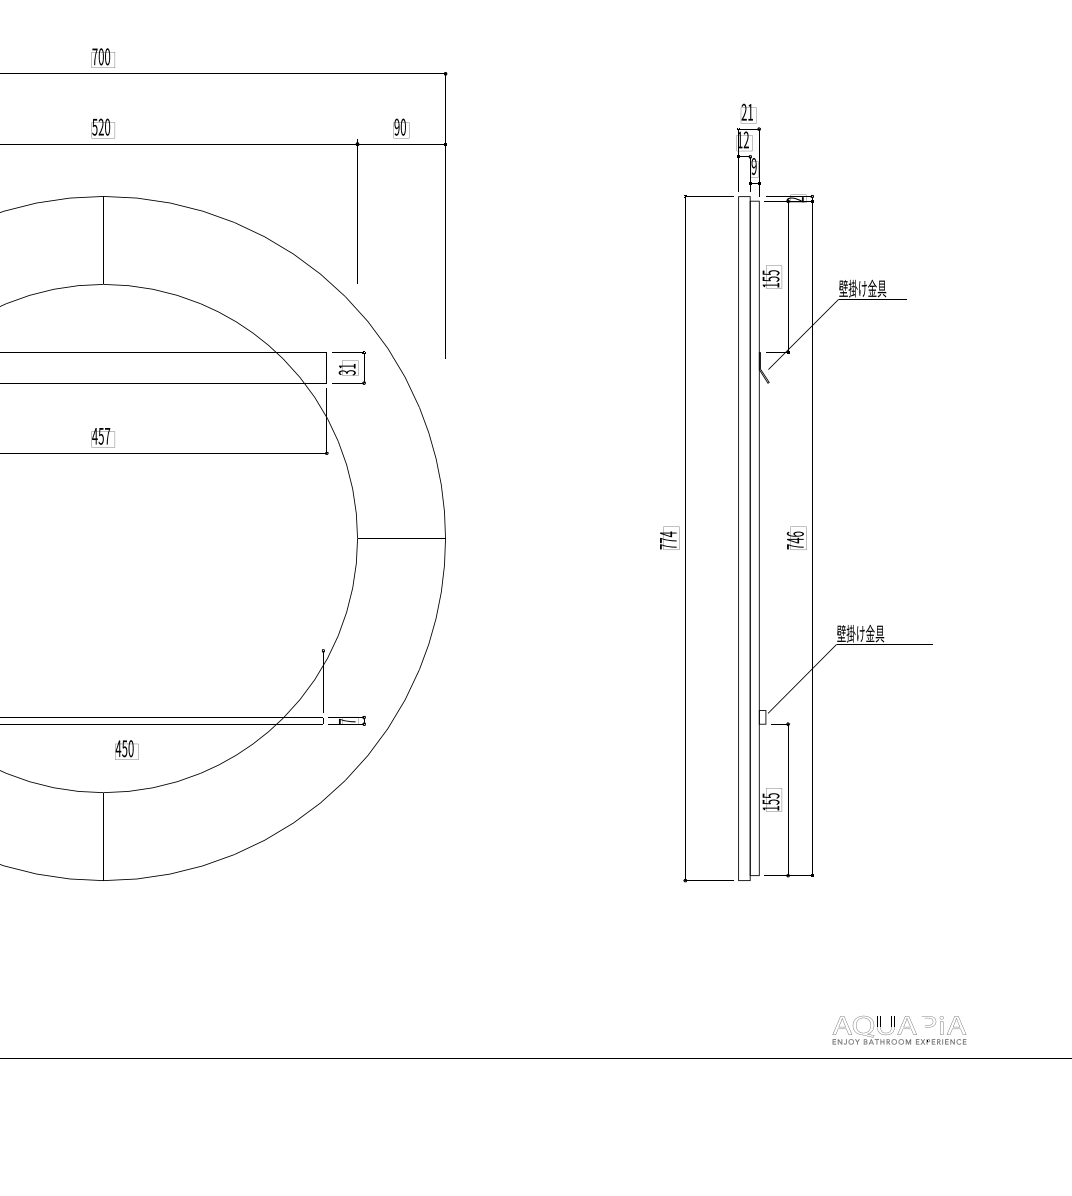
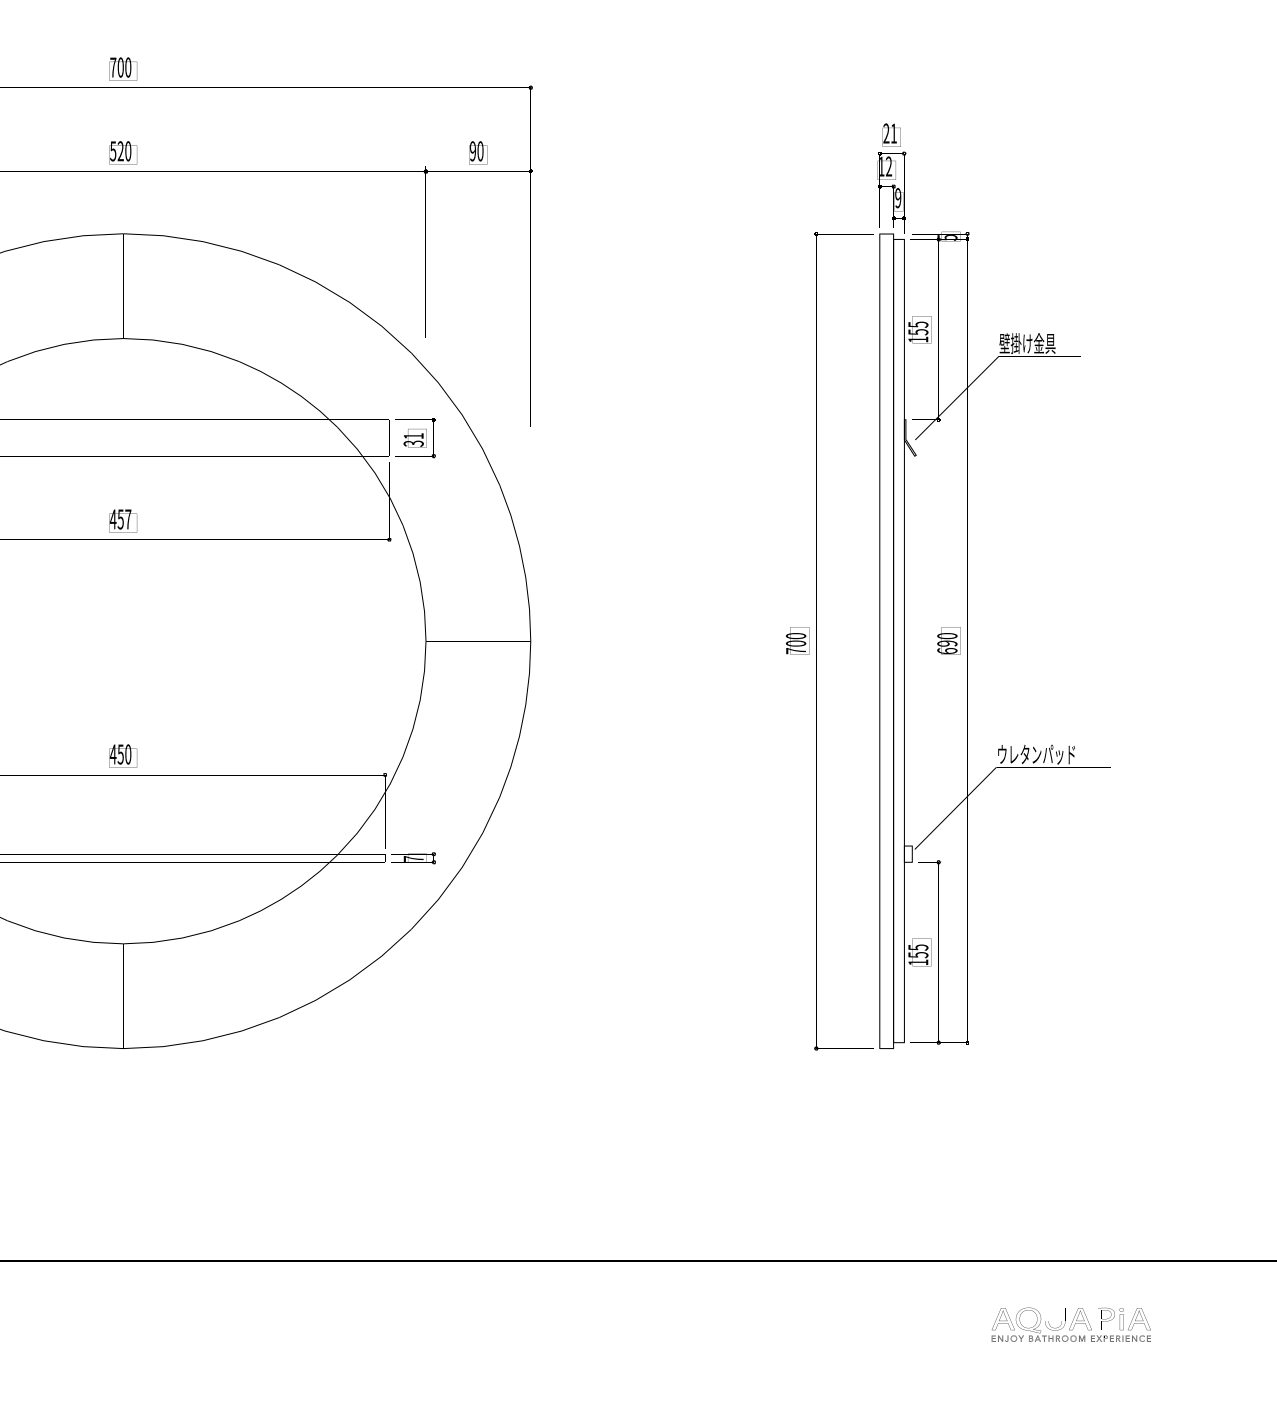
text: (795, 199) -> (947, 237), 2 -> 5
text: (668, 537) -> (796, 639), 774 -> 700
text: (795, 540) -> (947, 643), 746 -> 690
text: (870, 633) -> (1036, 754), 壁掛け金具 -> ウレタンパッド
text: (127, 749) -> (123, 755), moved
part: (898, 1030) -> (1070, 1324), moved

